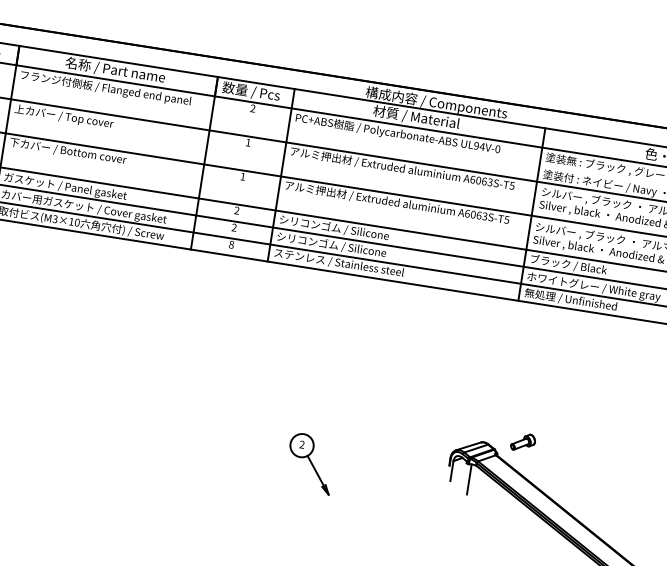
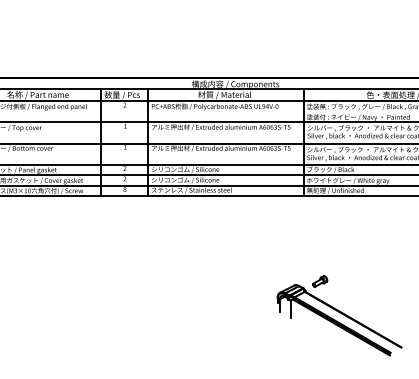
part: (310, 463) -> (193, 314), removed

